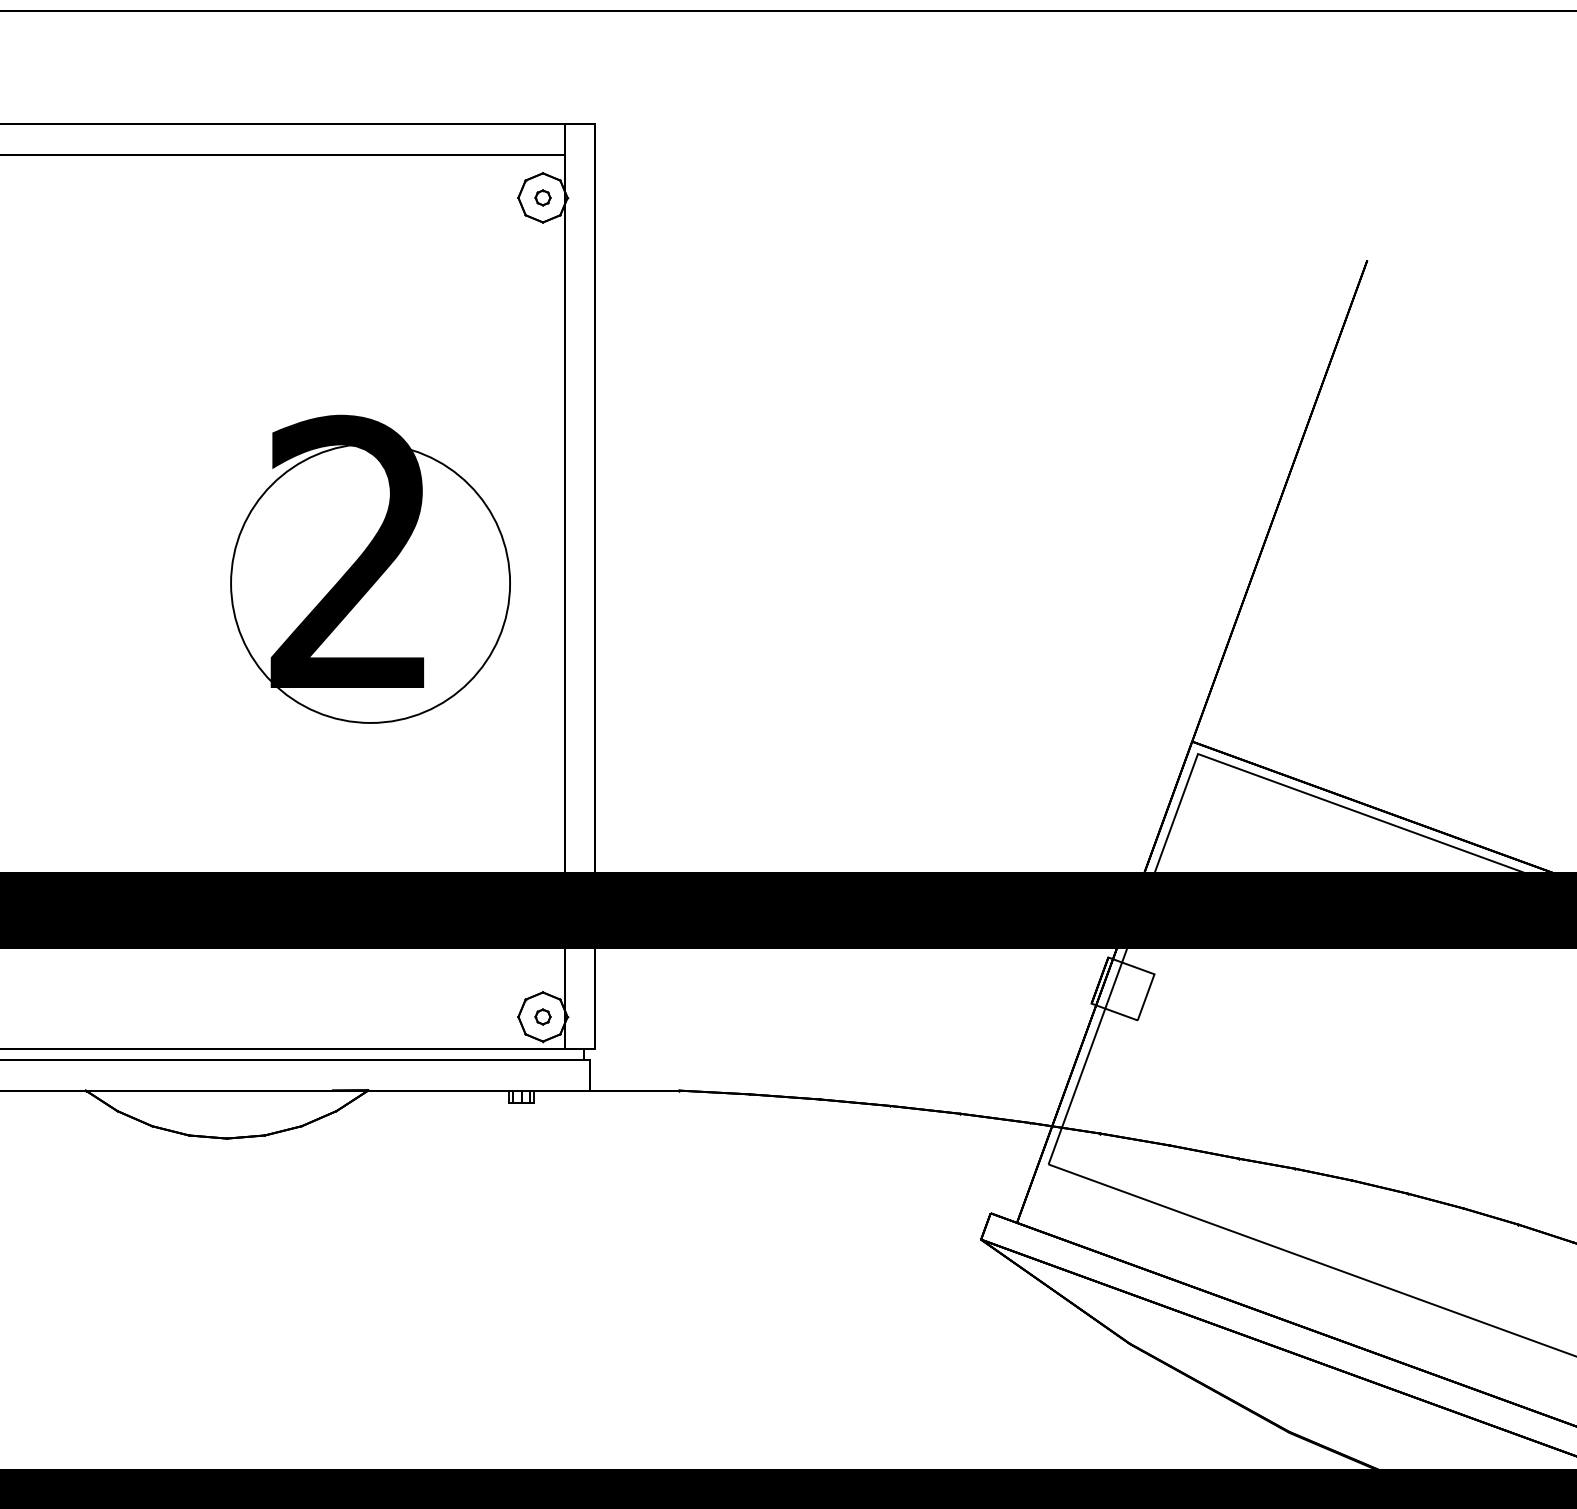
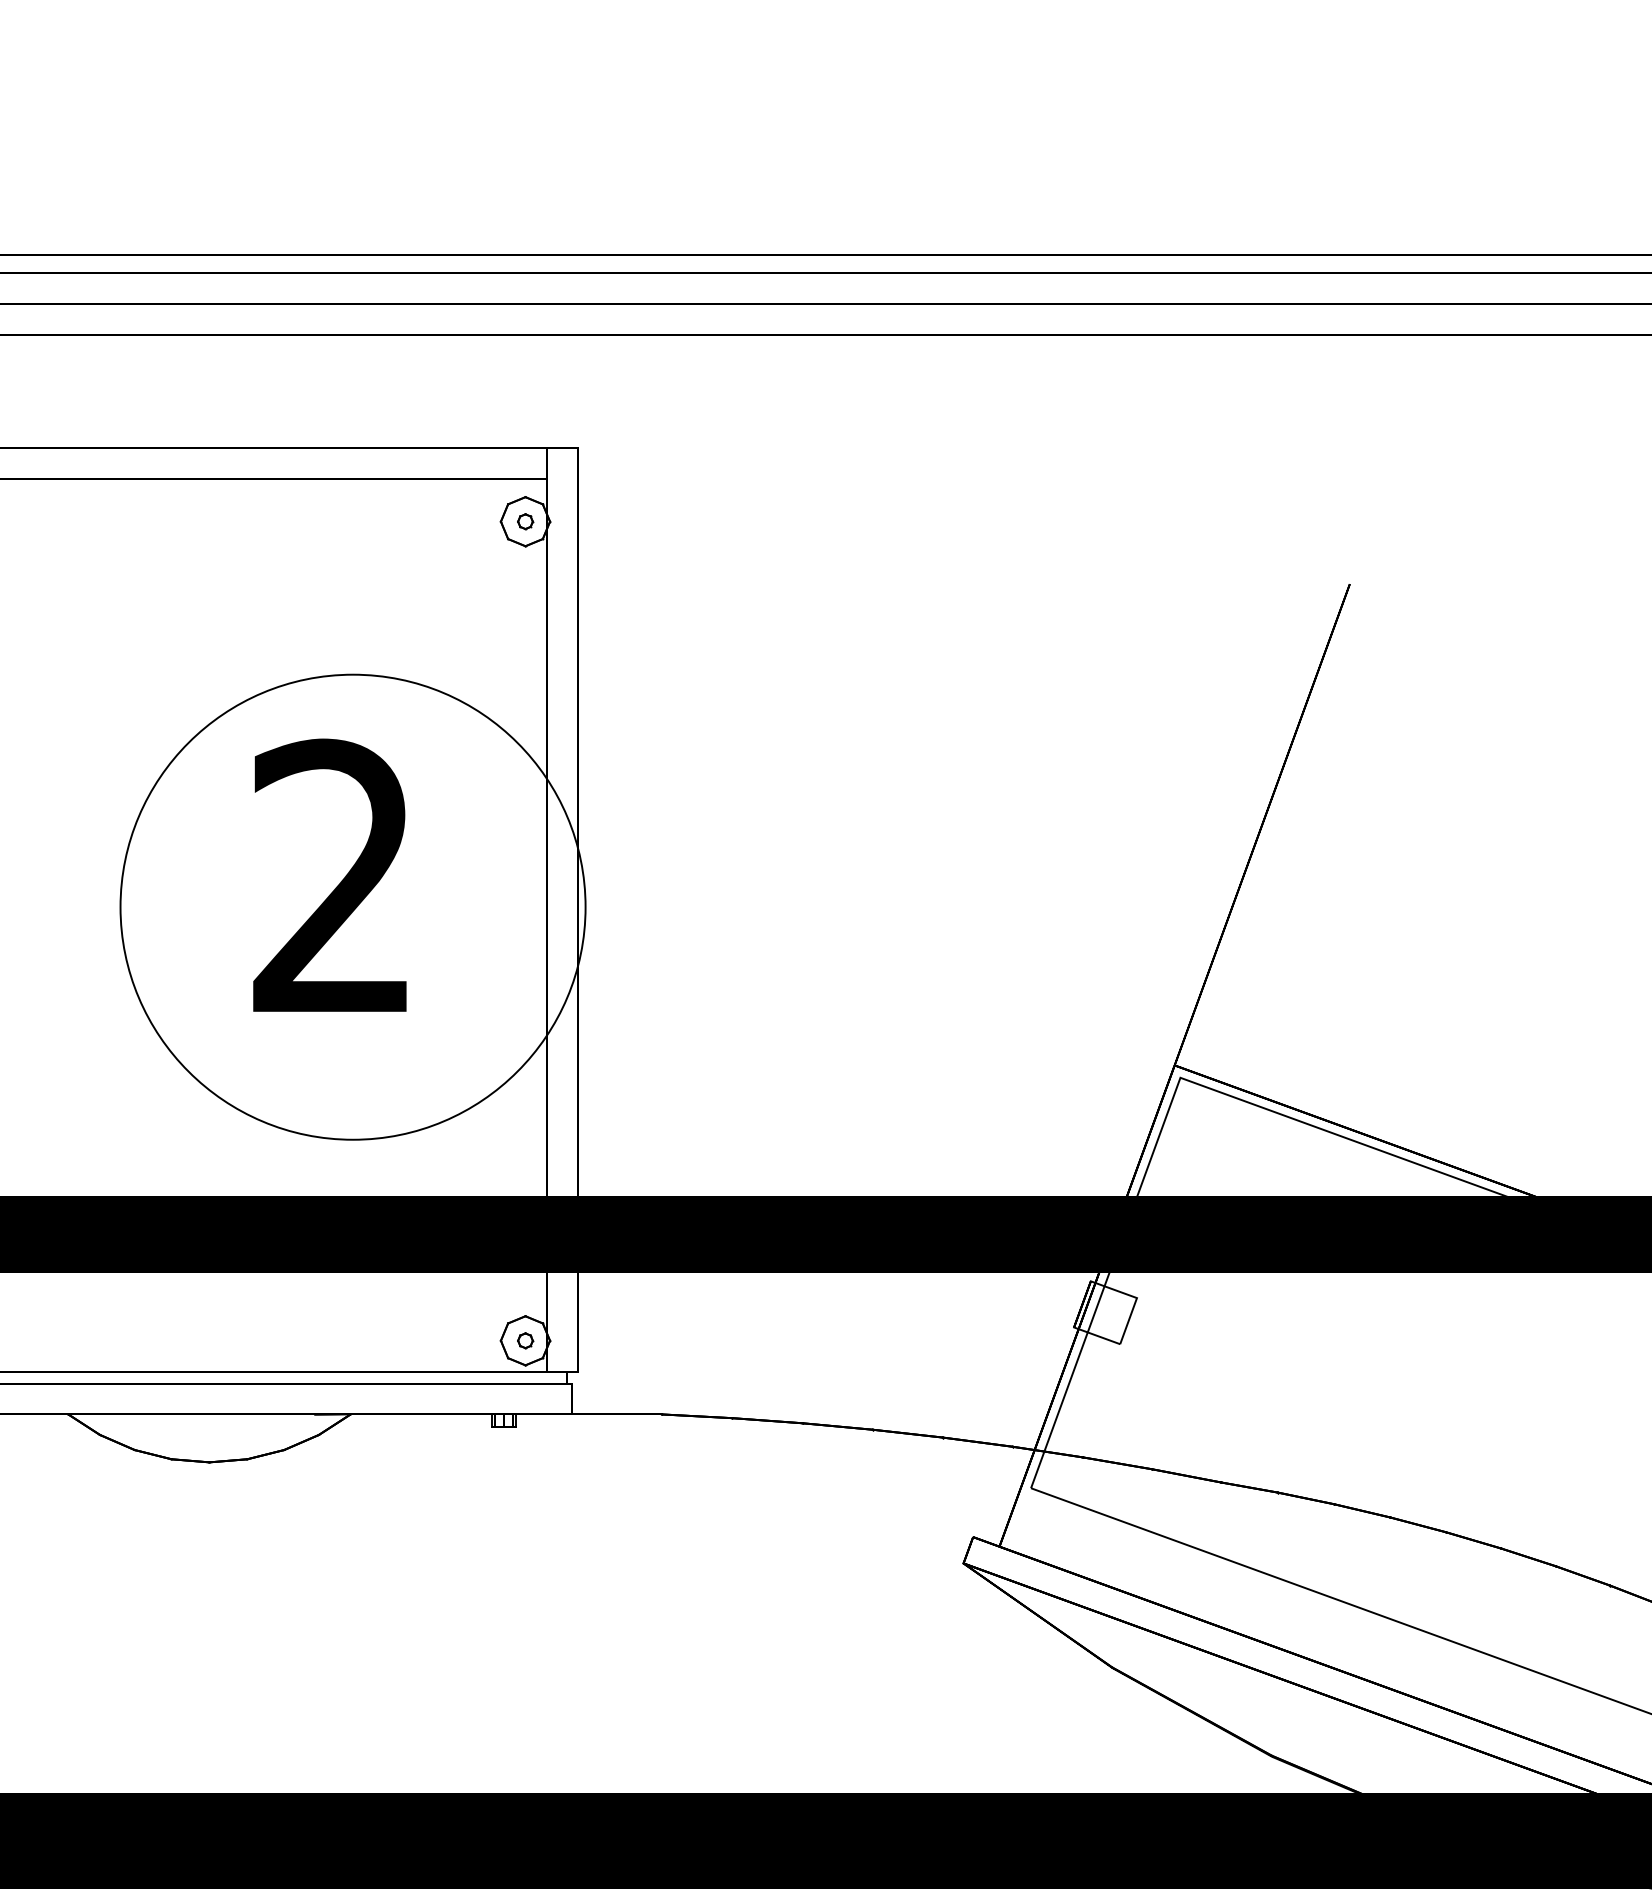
circle: (370, 582) -> (352, 906), size x1.67

